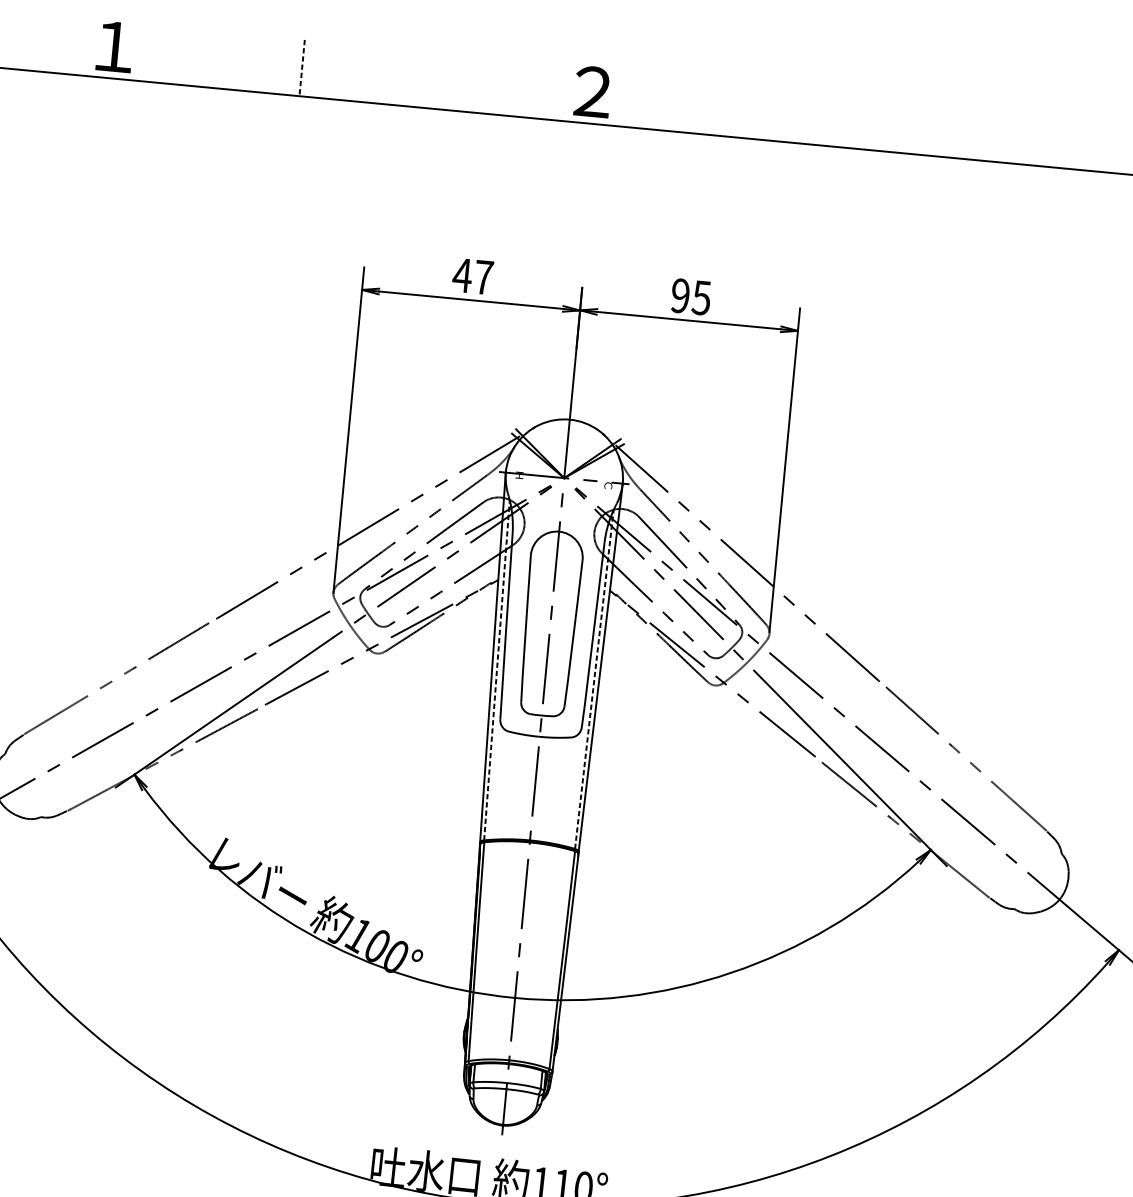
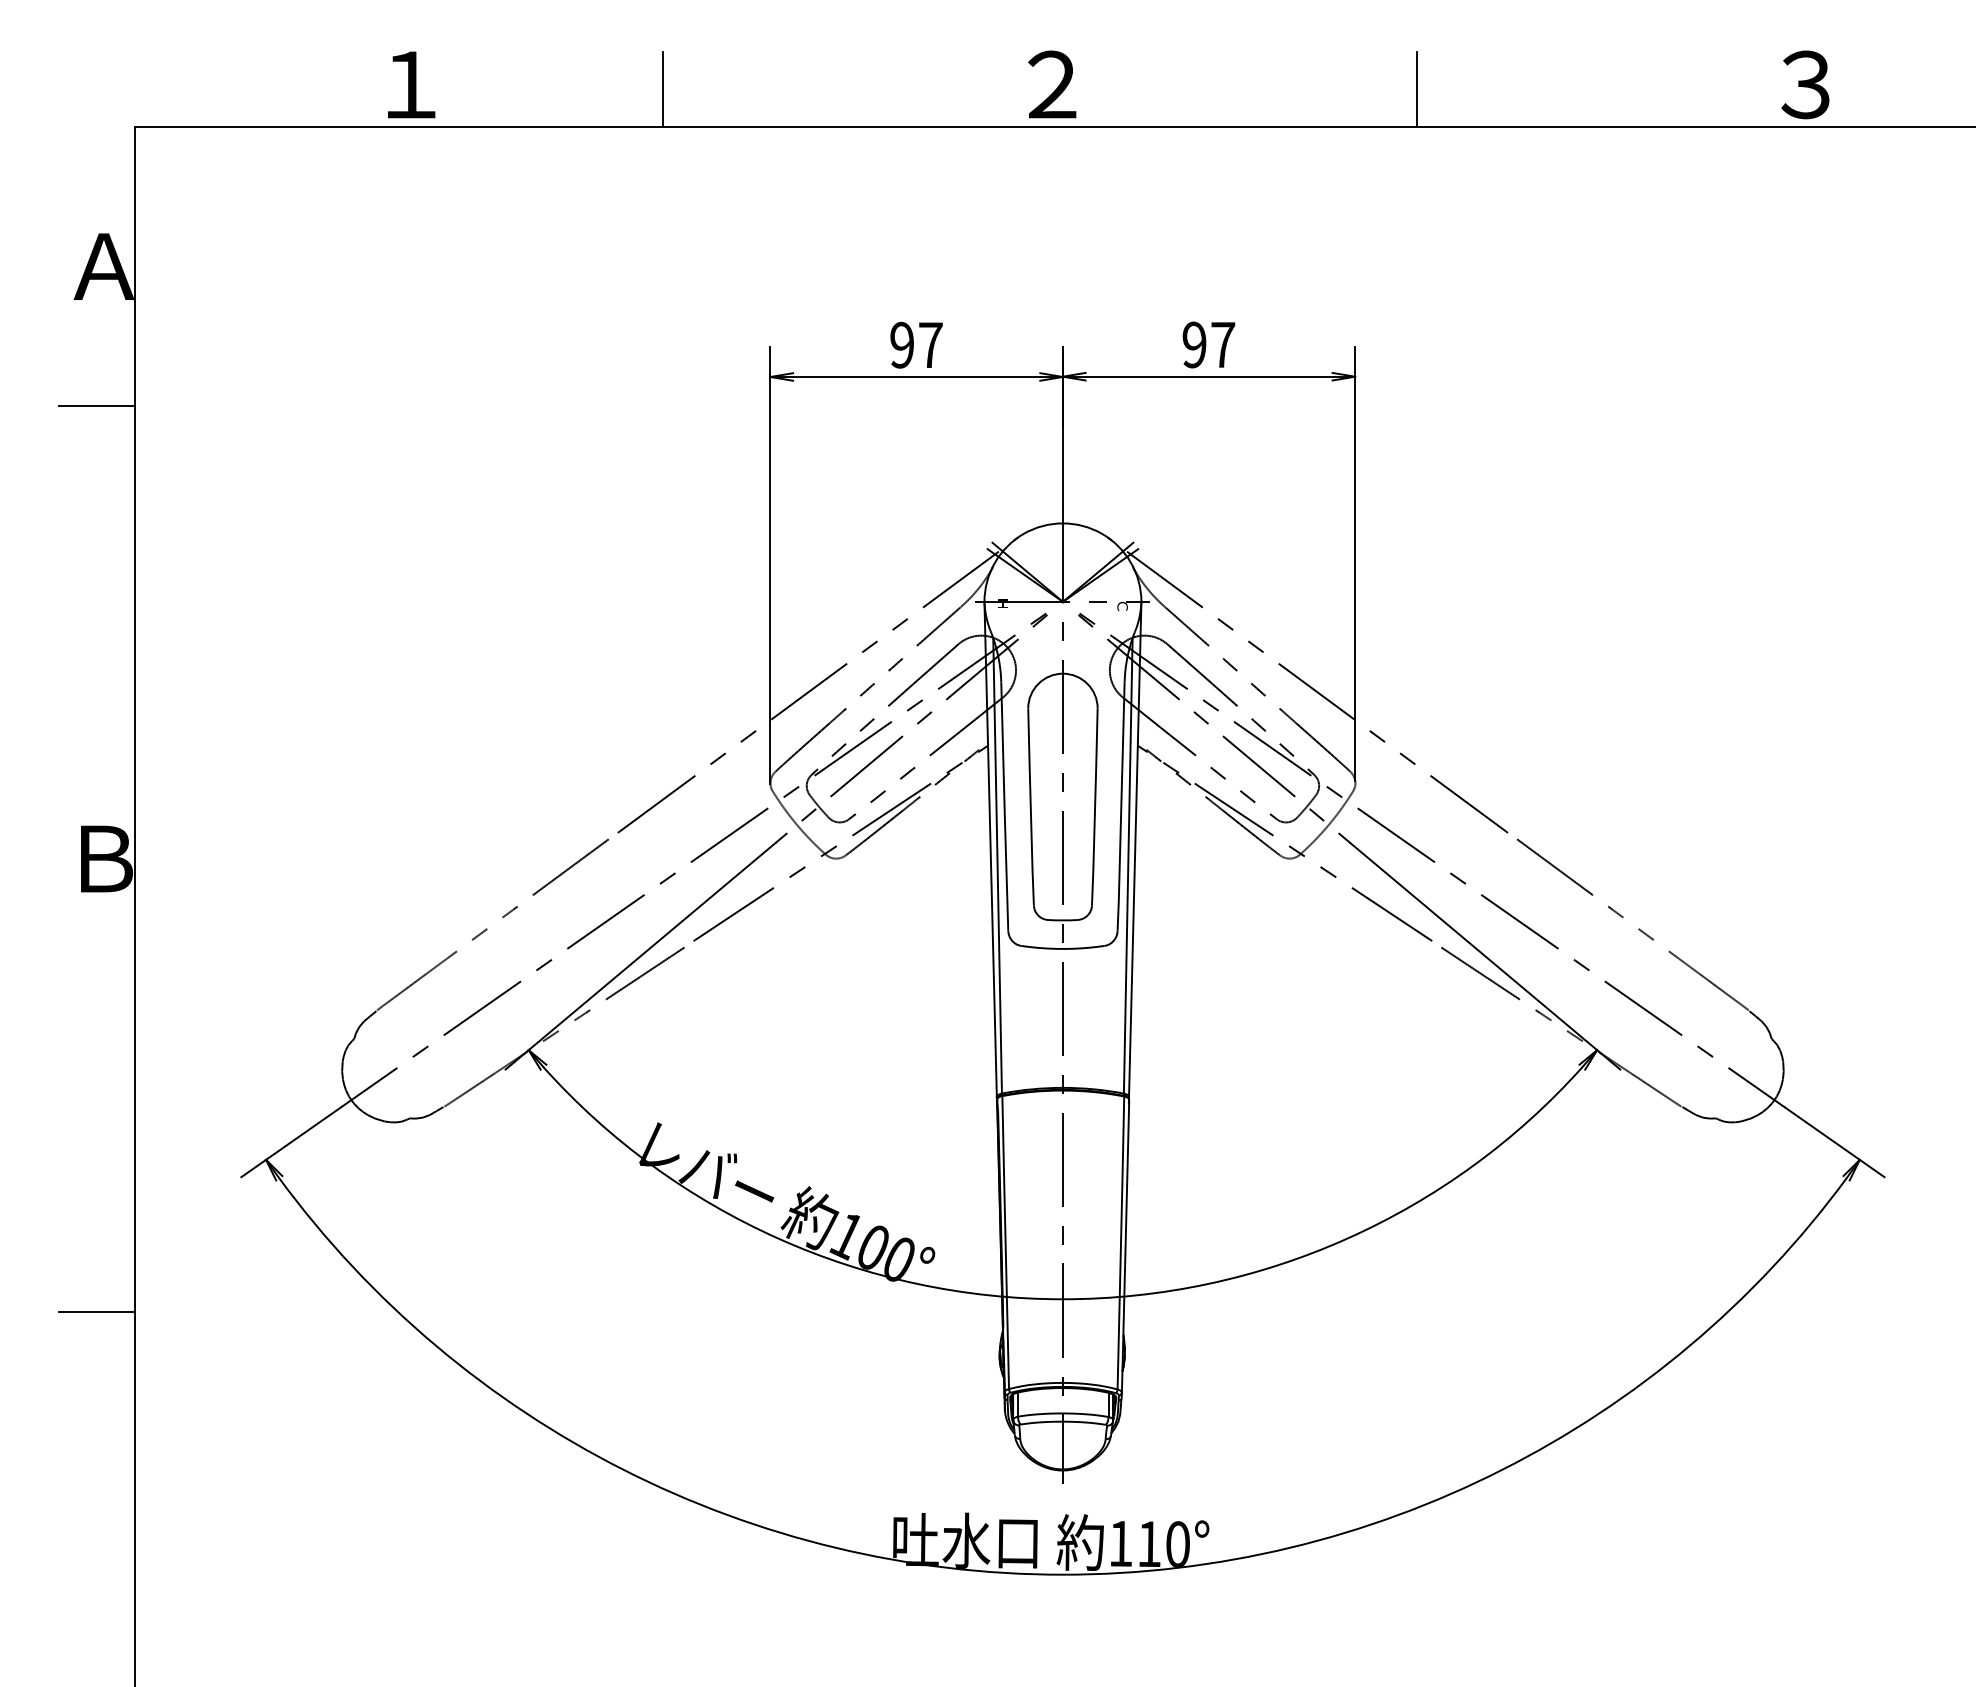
line: (301, 68) -> (662, 89), dashed -> solid
line: (864, 121) -> (1417, 89), added
text: (462, 274) -> (902, 344), 47 -> 97
text: (701, 298) -> (1222, 345), 95 -> 97
line: (496, 670) -> (997, 865), dashed -> solid
line: (594, 679) -> (1128, 865), dashed -> solid

